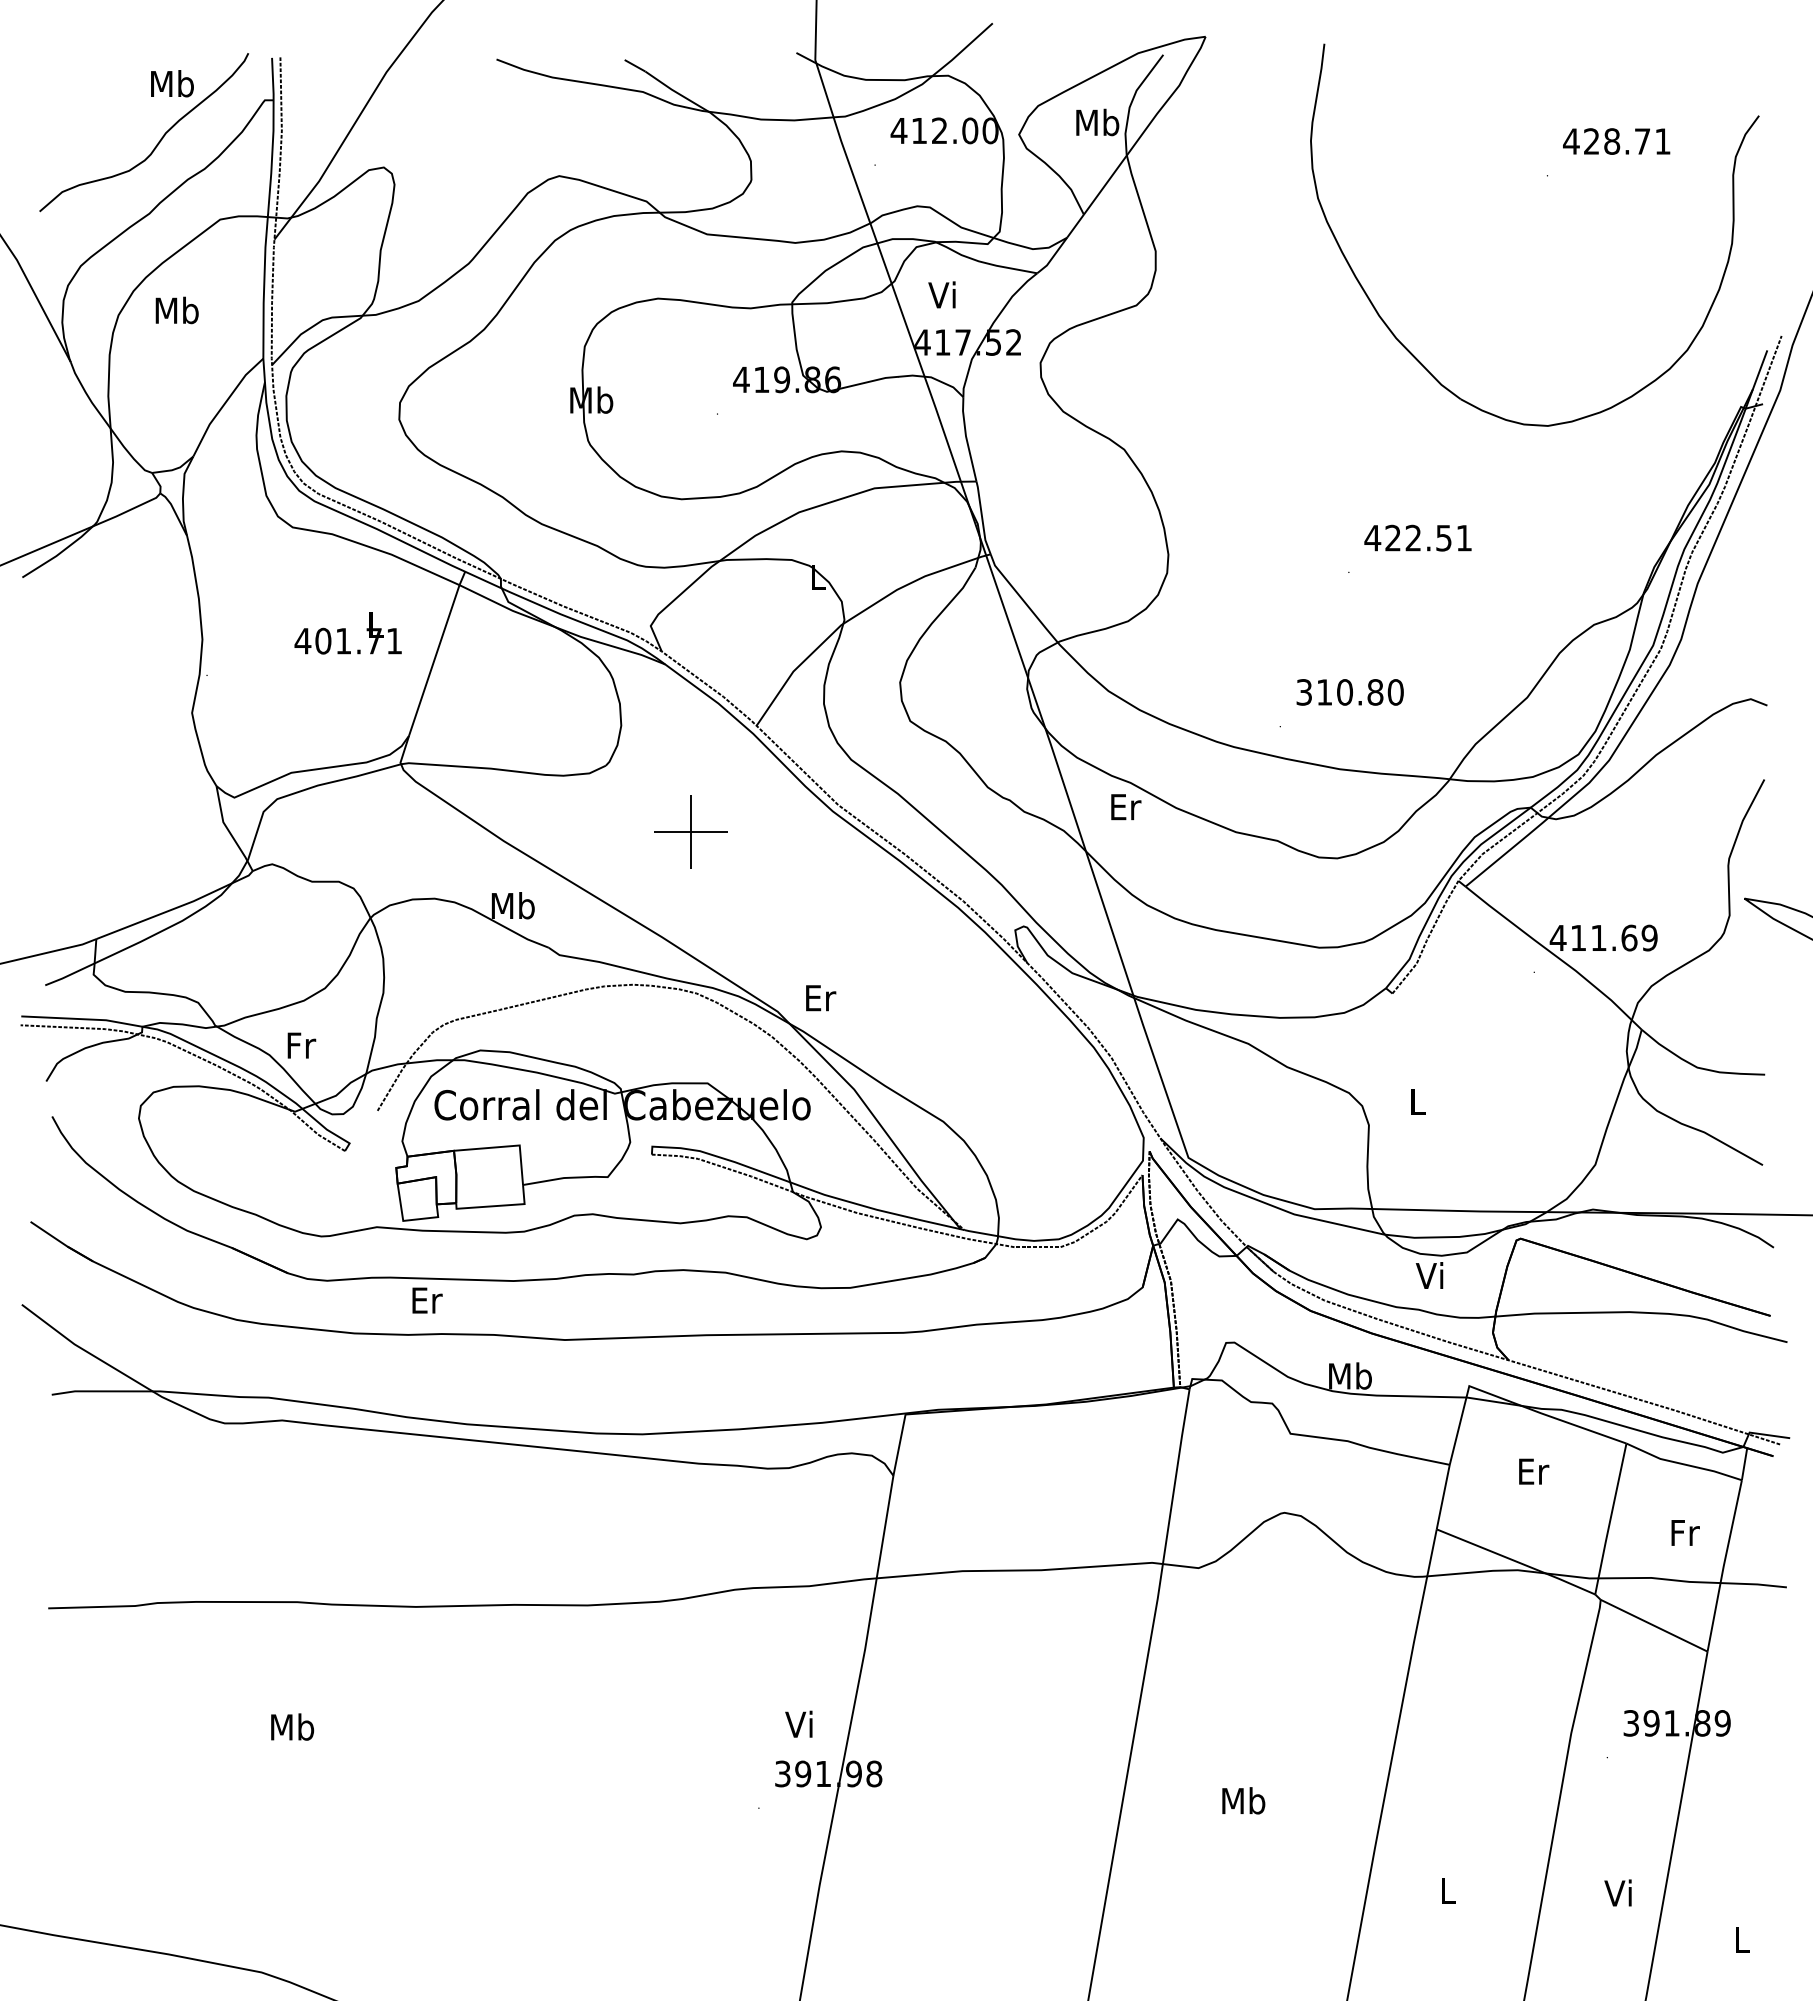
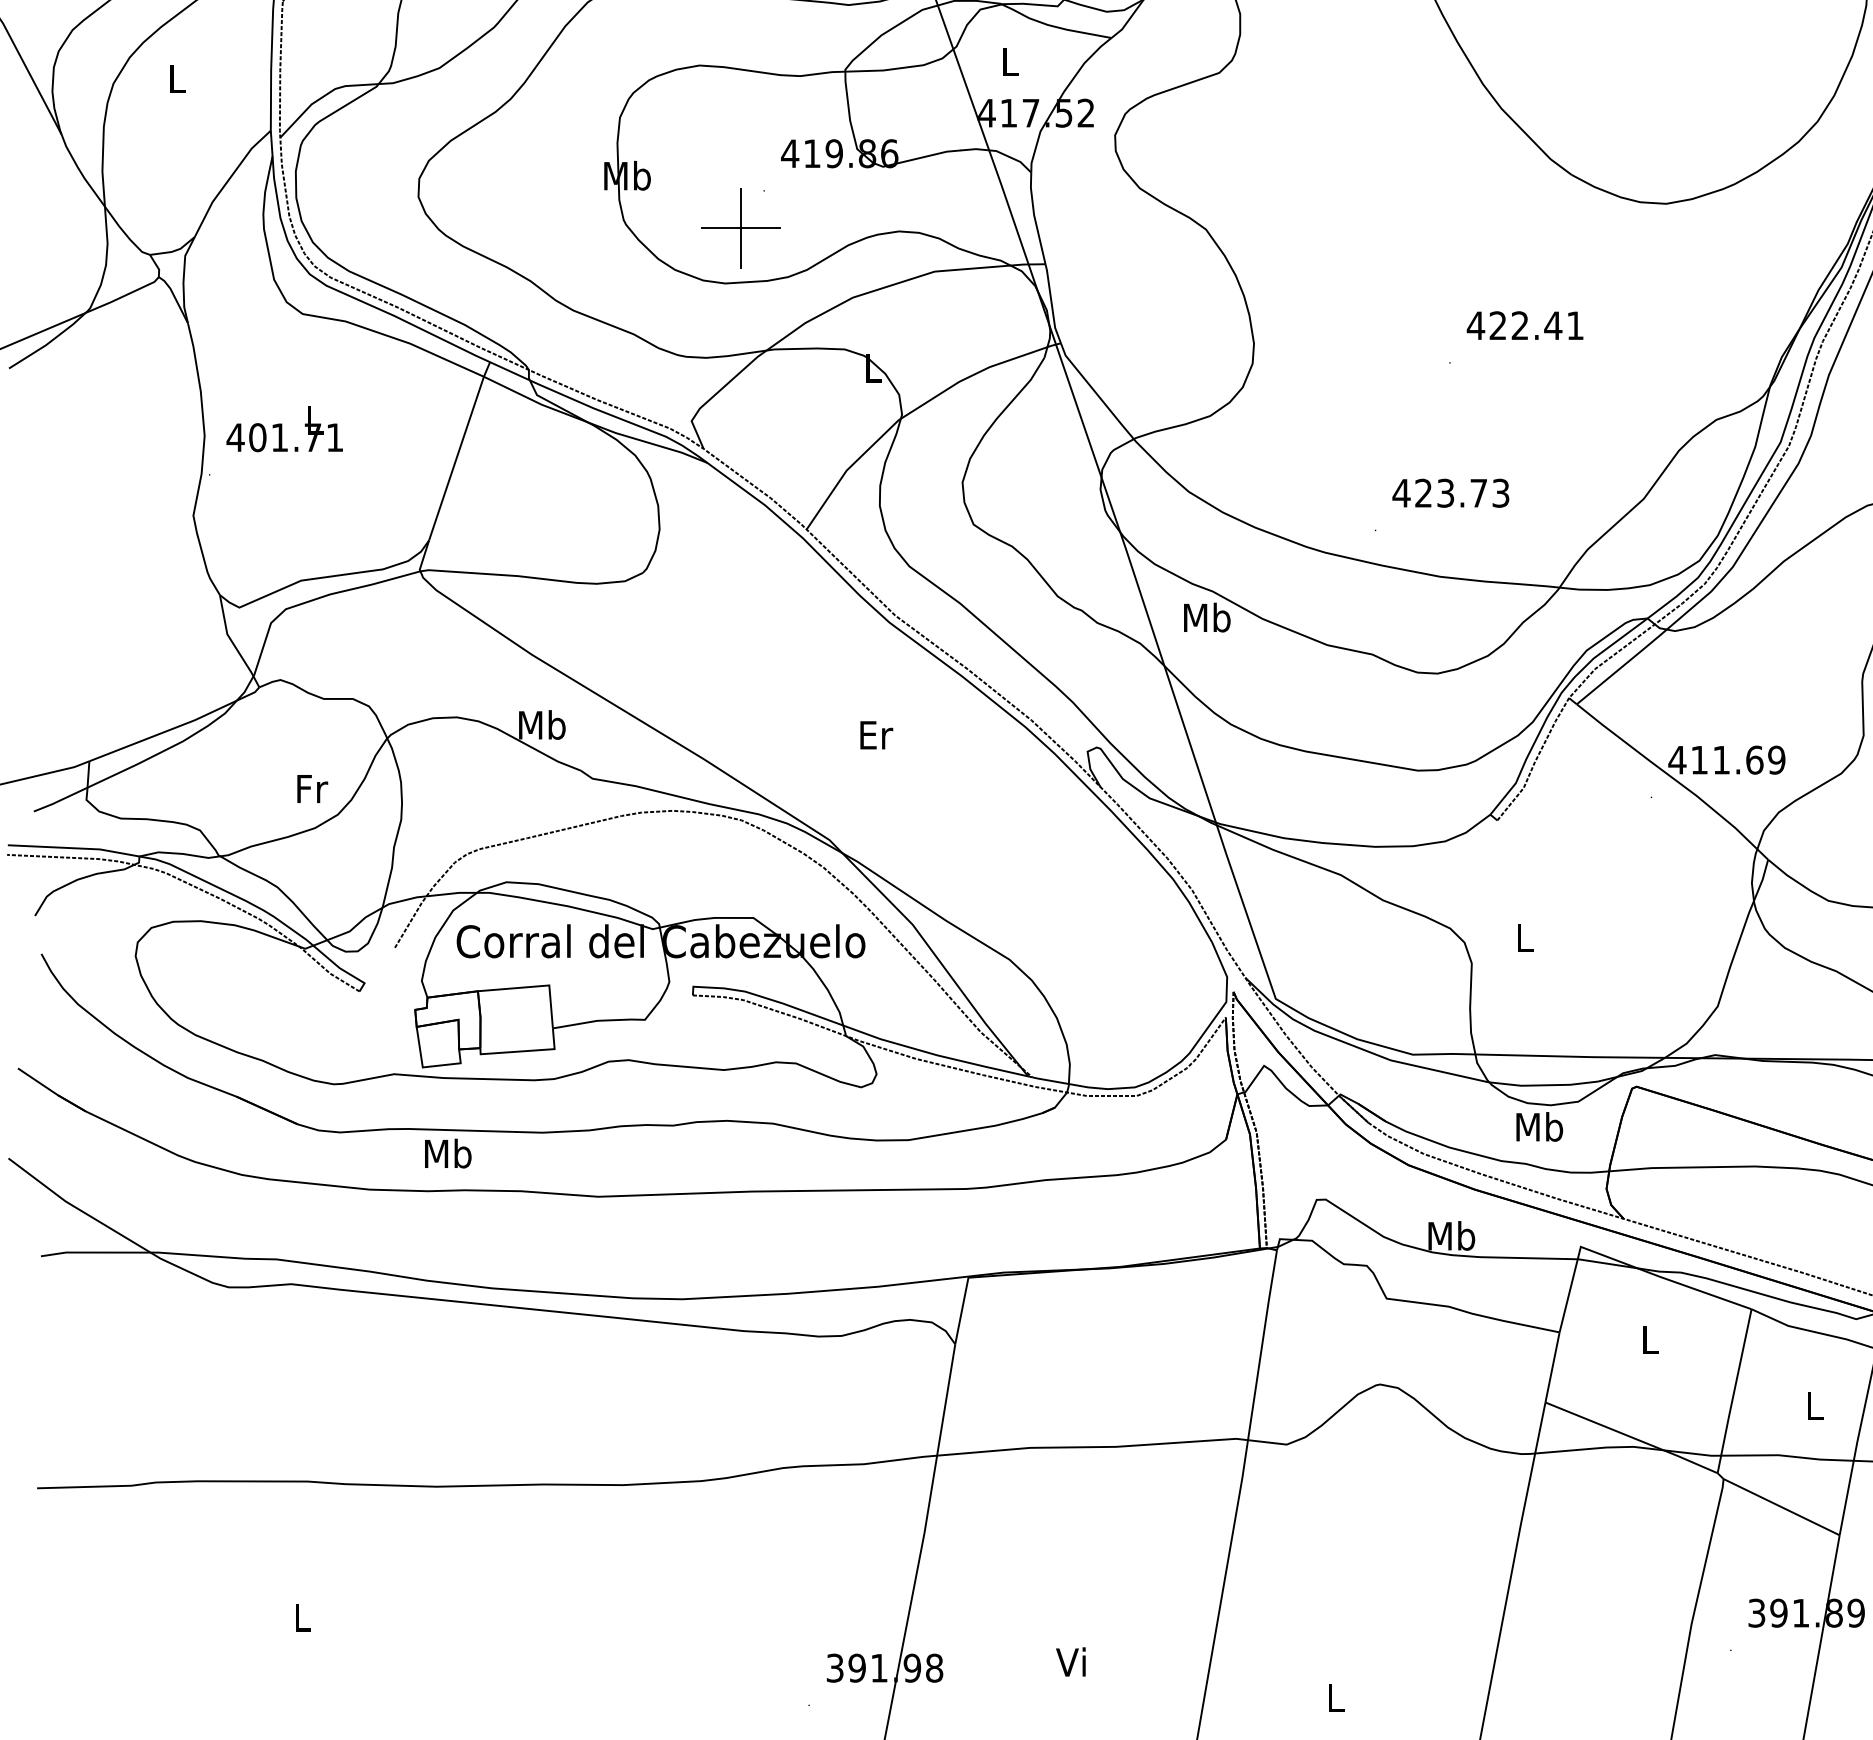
text: (941, 294) -> (1007, 61), Vi -> L
text: (176, 310) -> (176, 78), Mb -> L
text: (1443, 538) -> (1552, 326), 422.51 -> 422.41
text: (347, 633) -> (284, 429), moved
text: (1349, 692) -> (1450, 493), 310.80 -> 423.73
text: (1125, 806) -> (1207, 617), Er -> Mb
part: (690, 831) -> (740, 228), moved
text: (821, 998) -> (877, 735), moved
text: (301, 1045) -> (312, 788), moved
text: (1431, 1275) -> (1539, 1126), Vi -> Mb
text: (426, 1299) -> (448, 1152), Er -> Mb
text: (1534, 1471) -> (1651, 1339), Er -> L
text: (1685, 1532) -> (1815, 1405), Fr -> L
text: (798, 1723) -> (1070, 1661), moved
text: (292, 1726) -> (302, 1616), Mb -> L
text: (1243, 1800) -> (1335, 1697), Mb -> L

